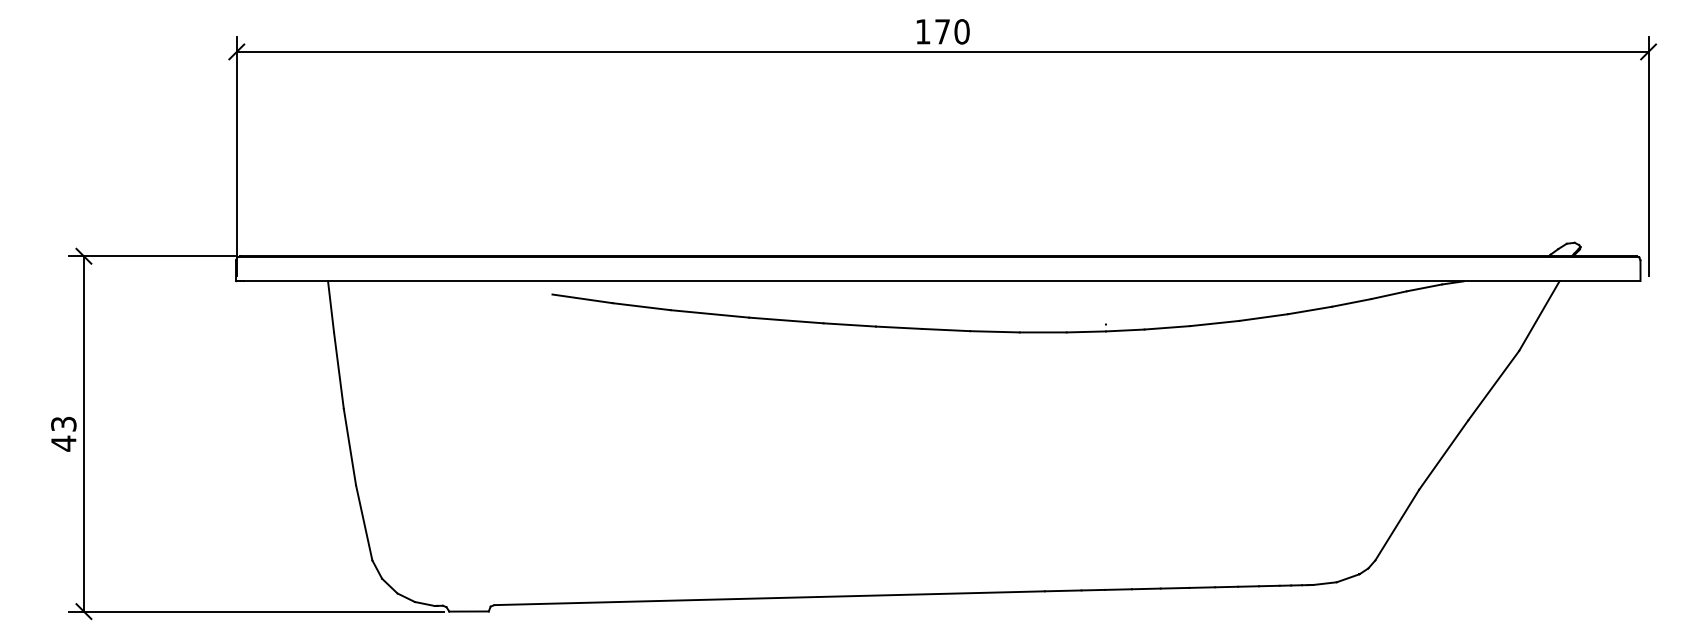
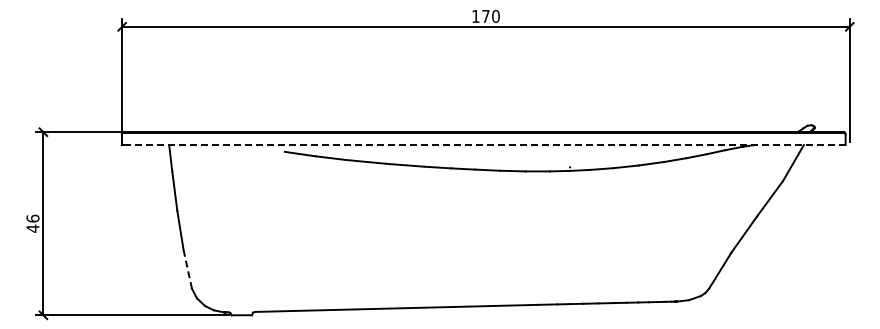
line: (941, 280) -> (485, 144), solid -> dashed
text: (62, 423) -> (32, 218), 43 -> 46
line: (363, 522) -> (187, 269), solid -> dashed

